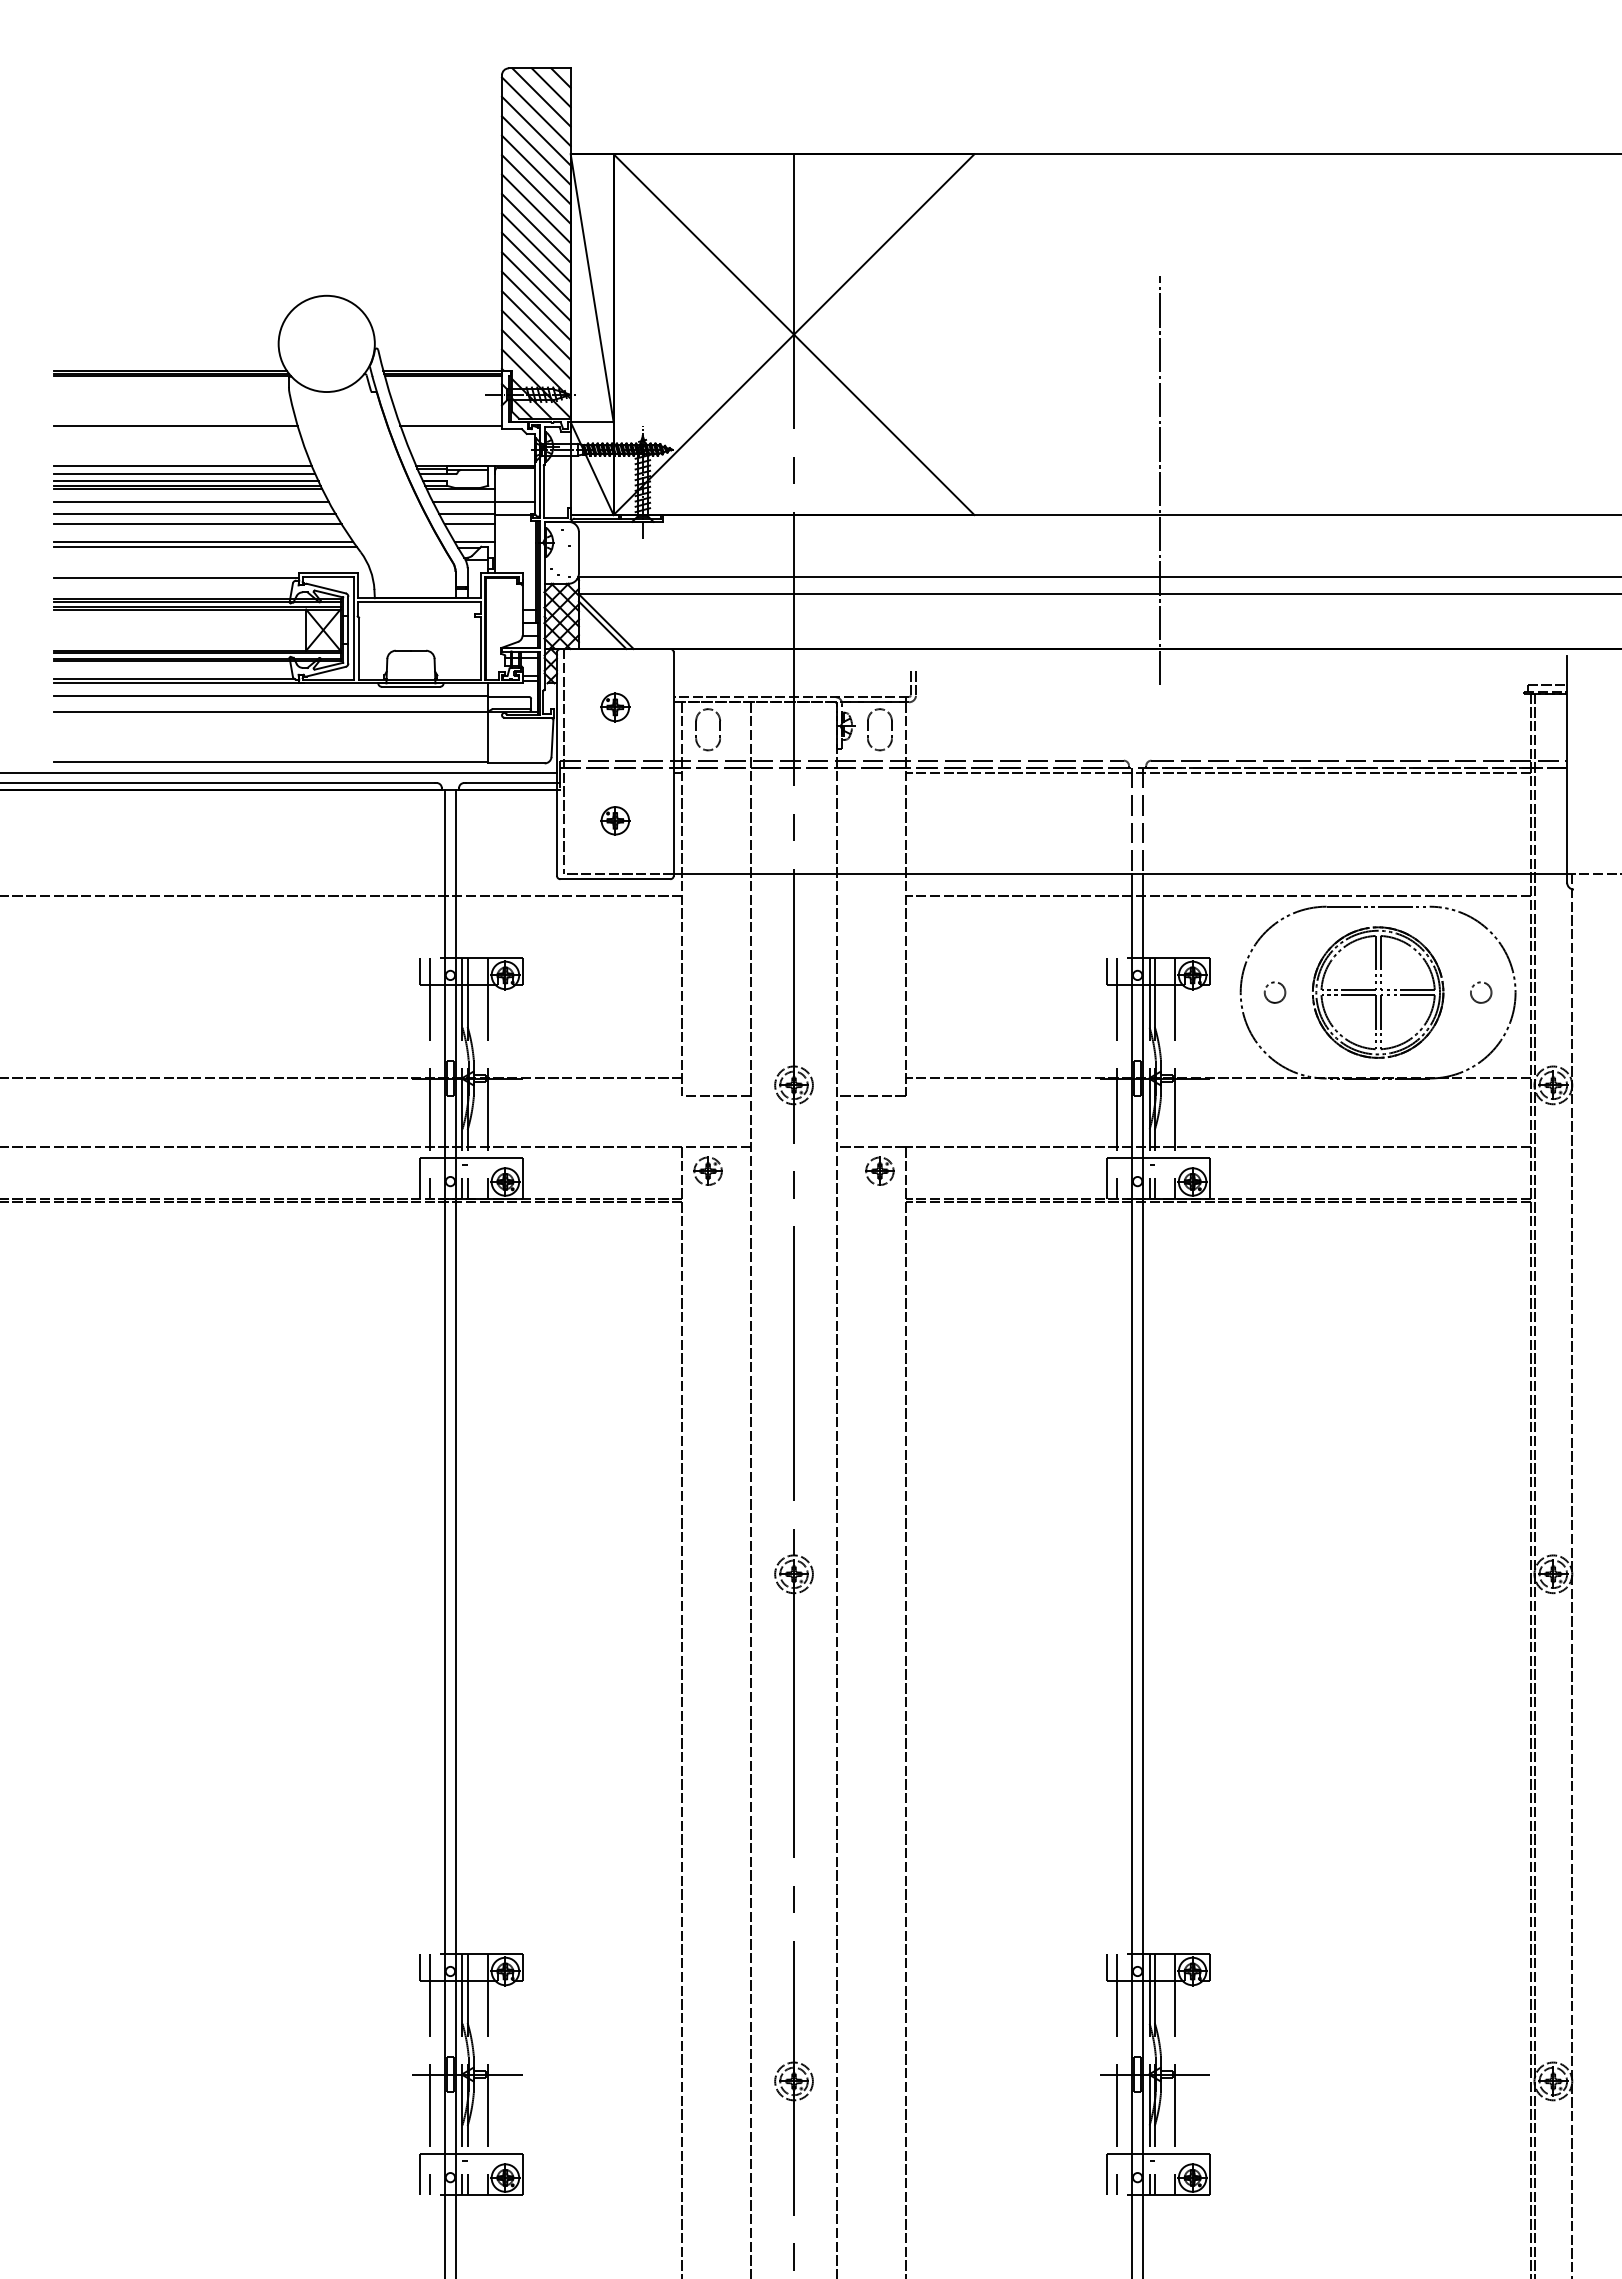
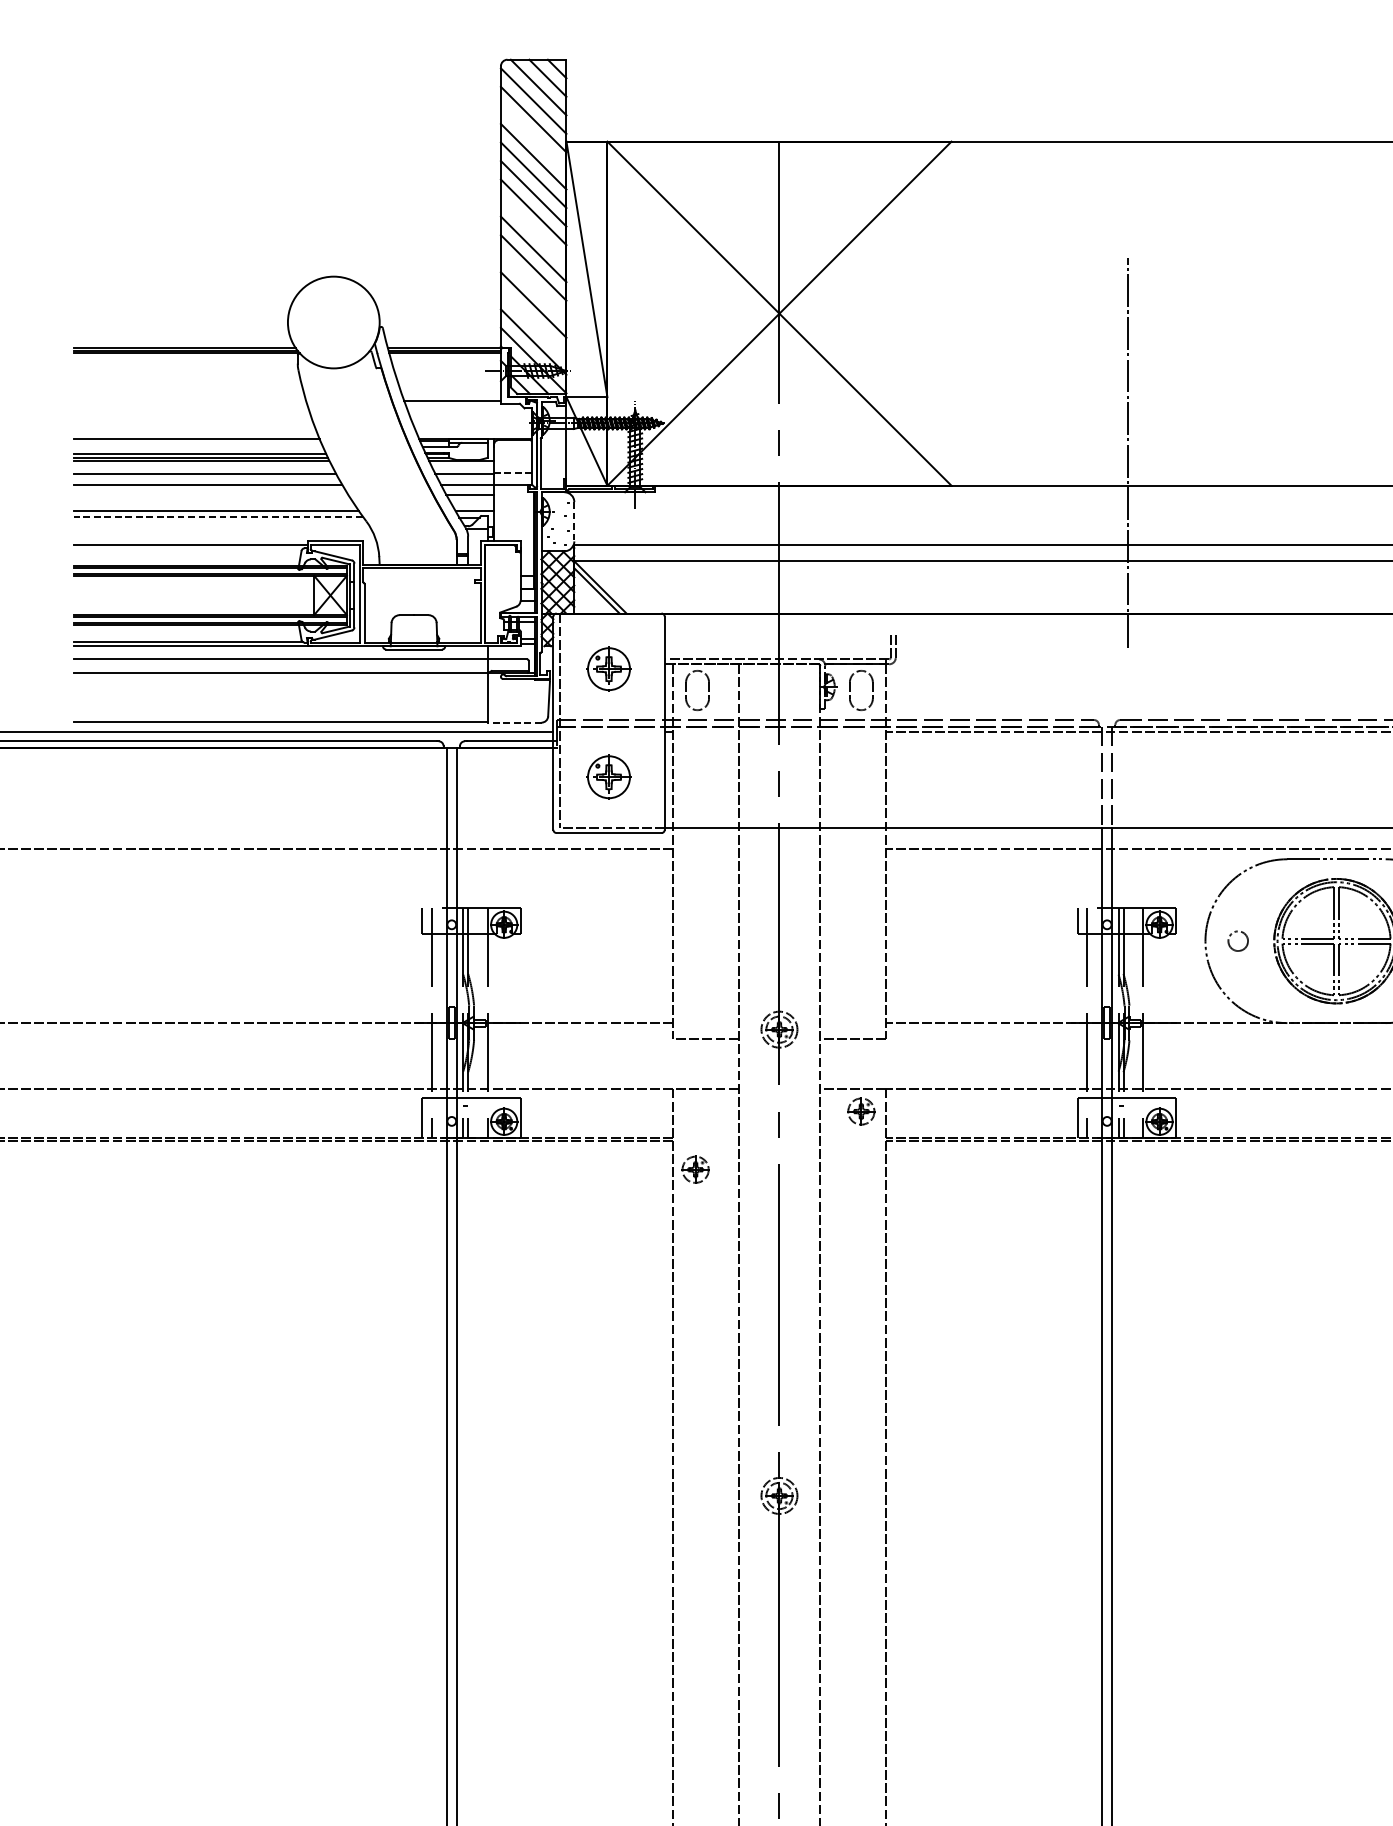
line: (535, 150) -> (532, 138), removed
line: (535, 247) -> (532, 230), removed
line: (535, 305) -> (532, 285), removed
line: (535, 344) -> (532, 323), removed
line: (175, 425) -> (189, 400), removed
line: (184, 474) -> (198, 447), removed
line: (514, 501) -> (512, 472), solid -> dashed
line: (197, 524) -> (210, 494), removed
line: (205, 547) -> (218, 516), solid -> dashed
line: (578, 552) -> (573, 521), solid -> dashed
part: (615, 707) -> (609, 669), size x1.6
line: (515, 763) -> (513, 722), solid -> dashed
part: (615, 820) -> (609, 777), size x1.6
part: (707, 1170) -> (695, 1169), moved

